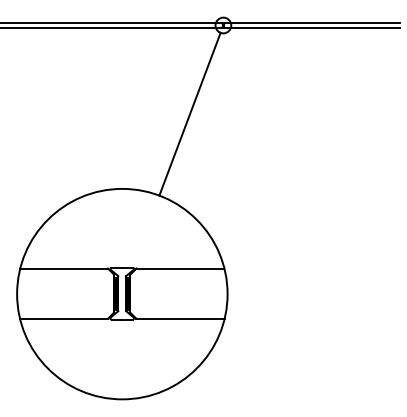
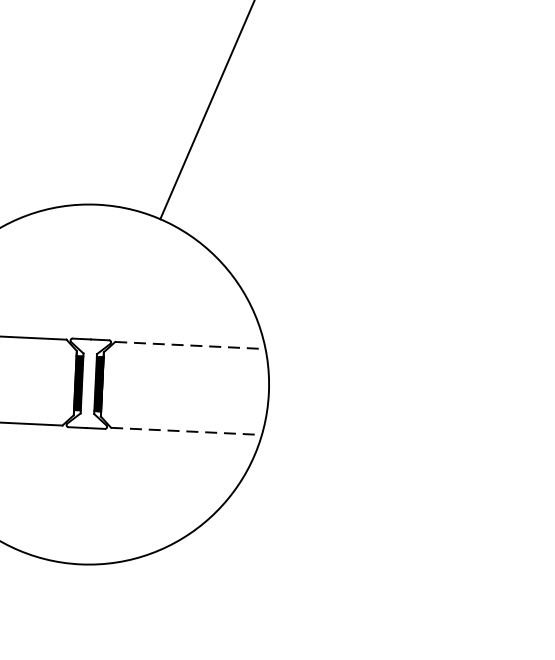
line: (179, 268) -> (188, 345), solid -> dashed
line: (181, 318) -> (188, 430), solid -> dashed

